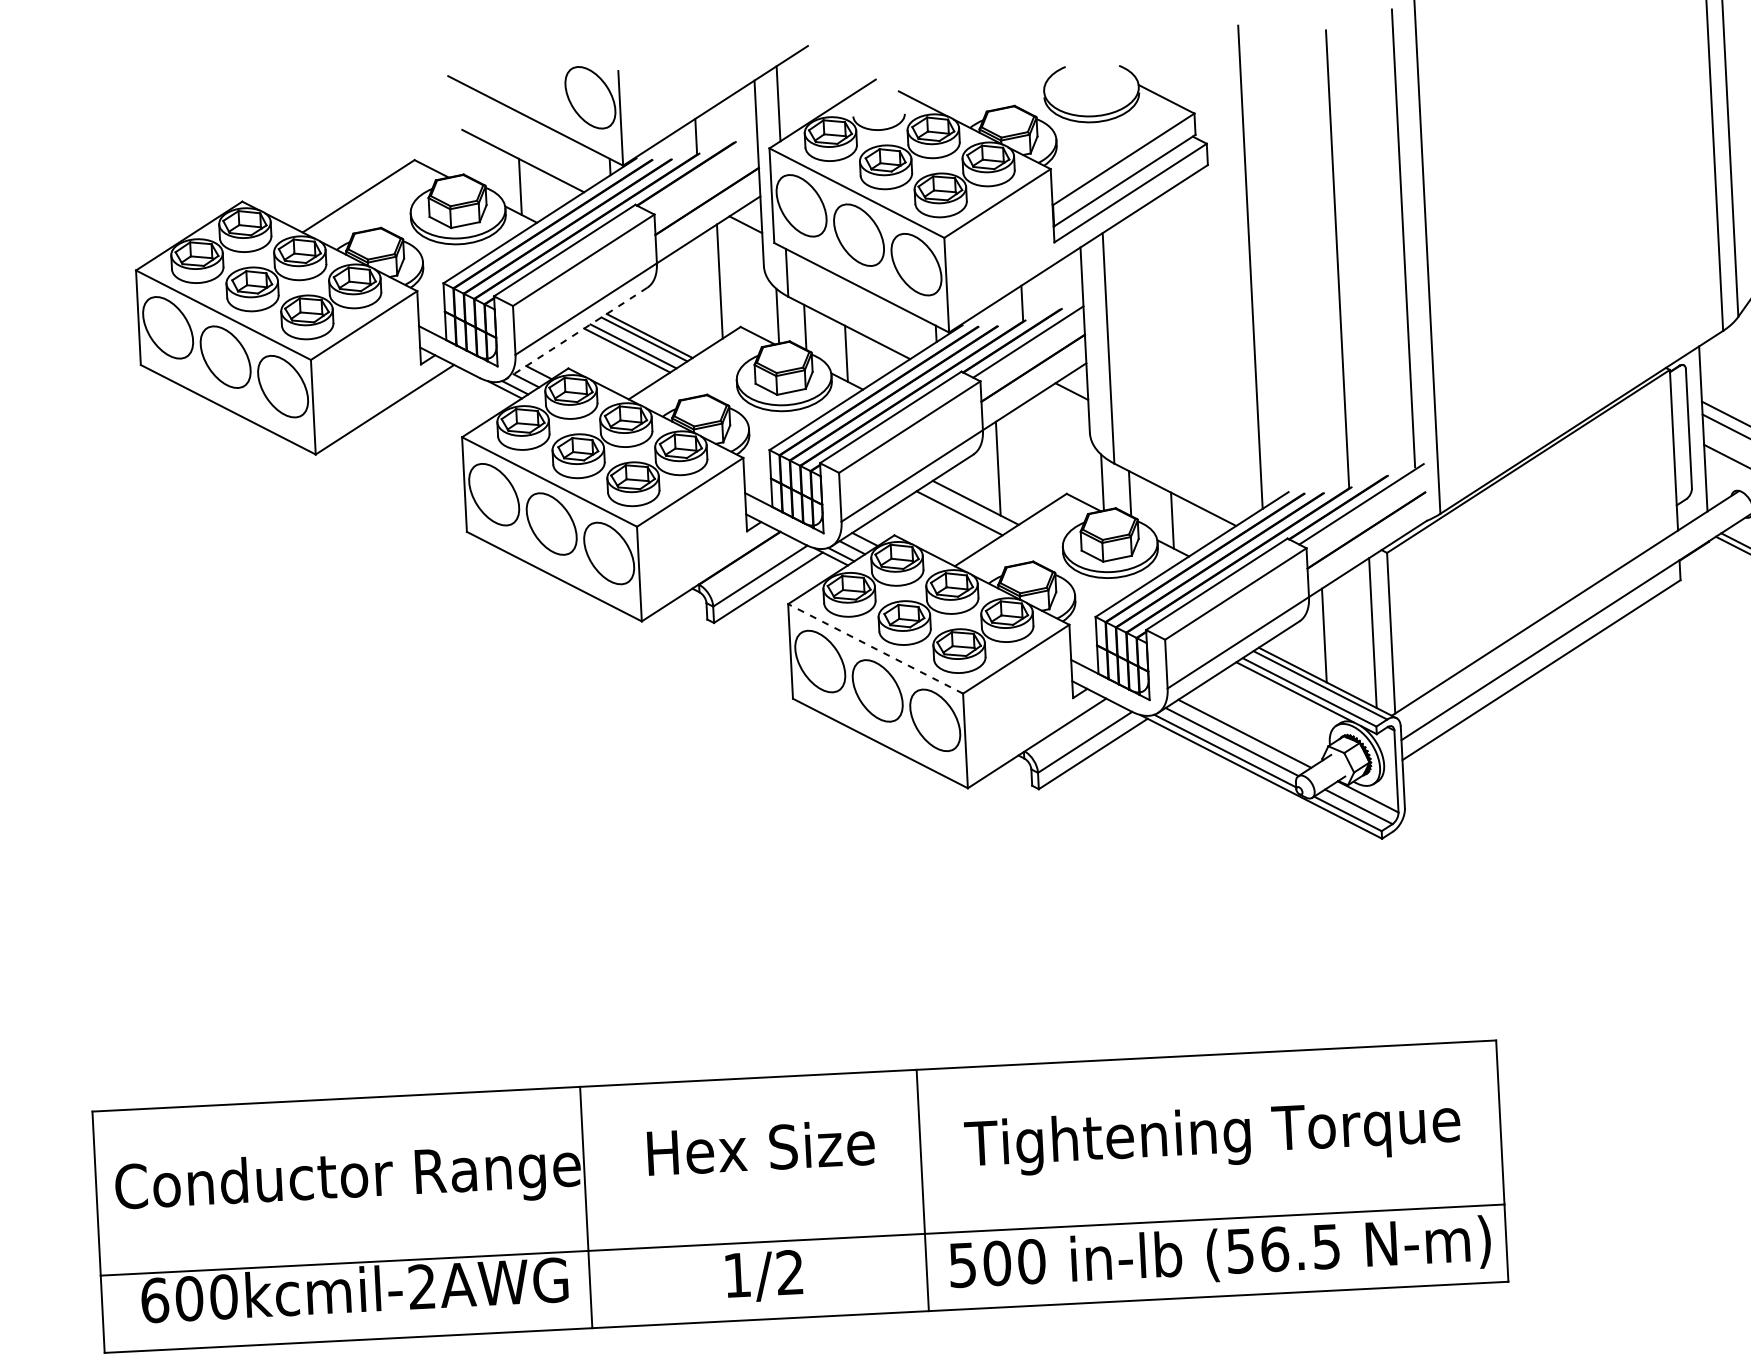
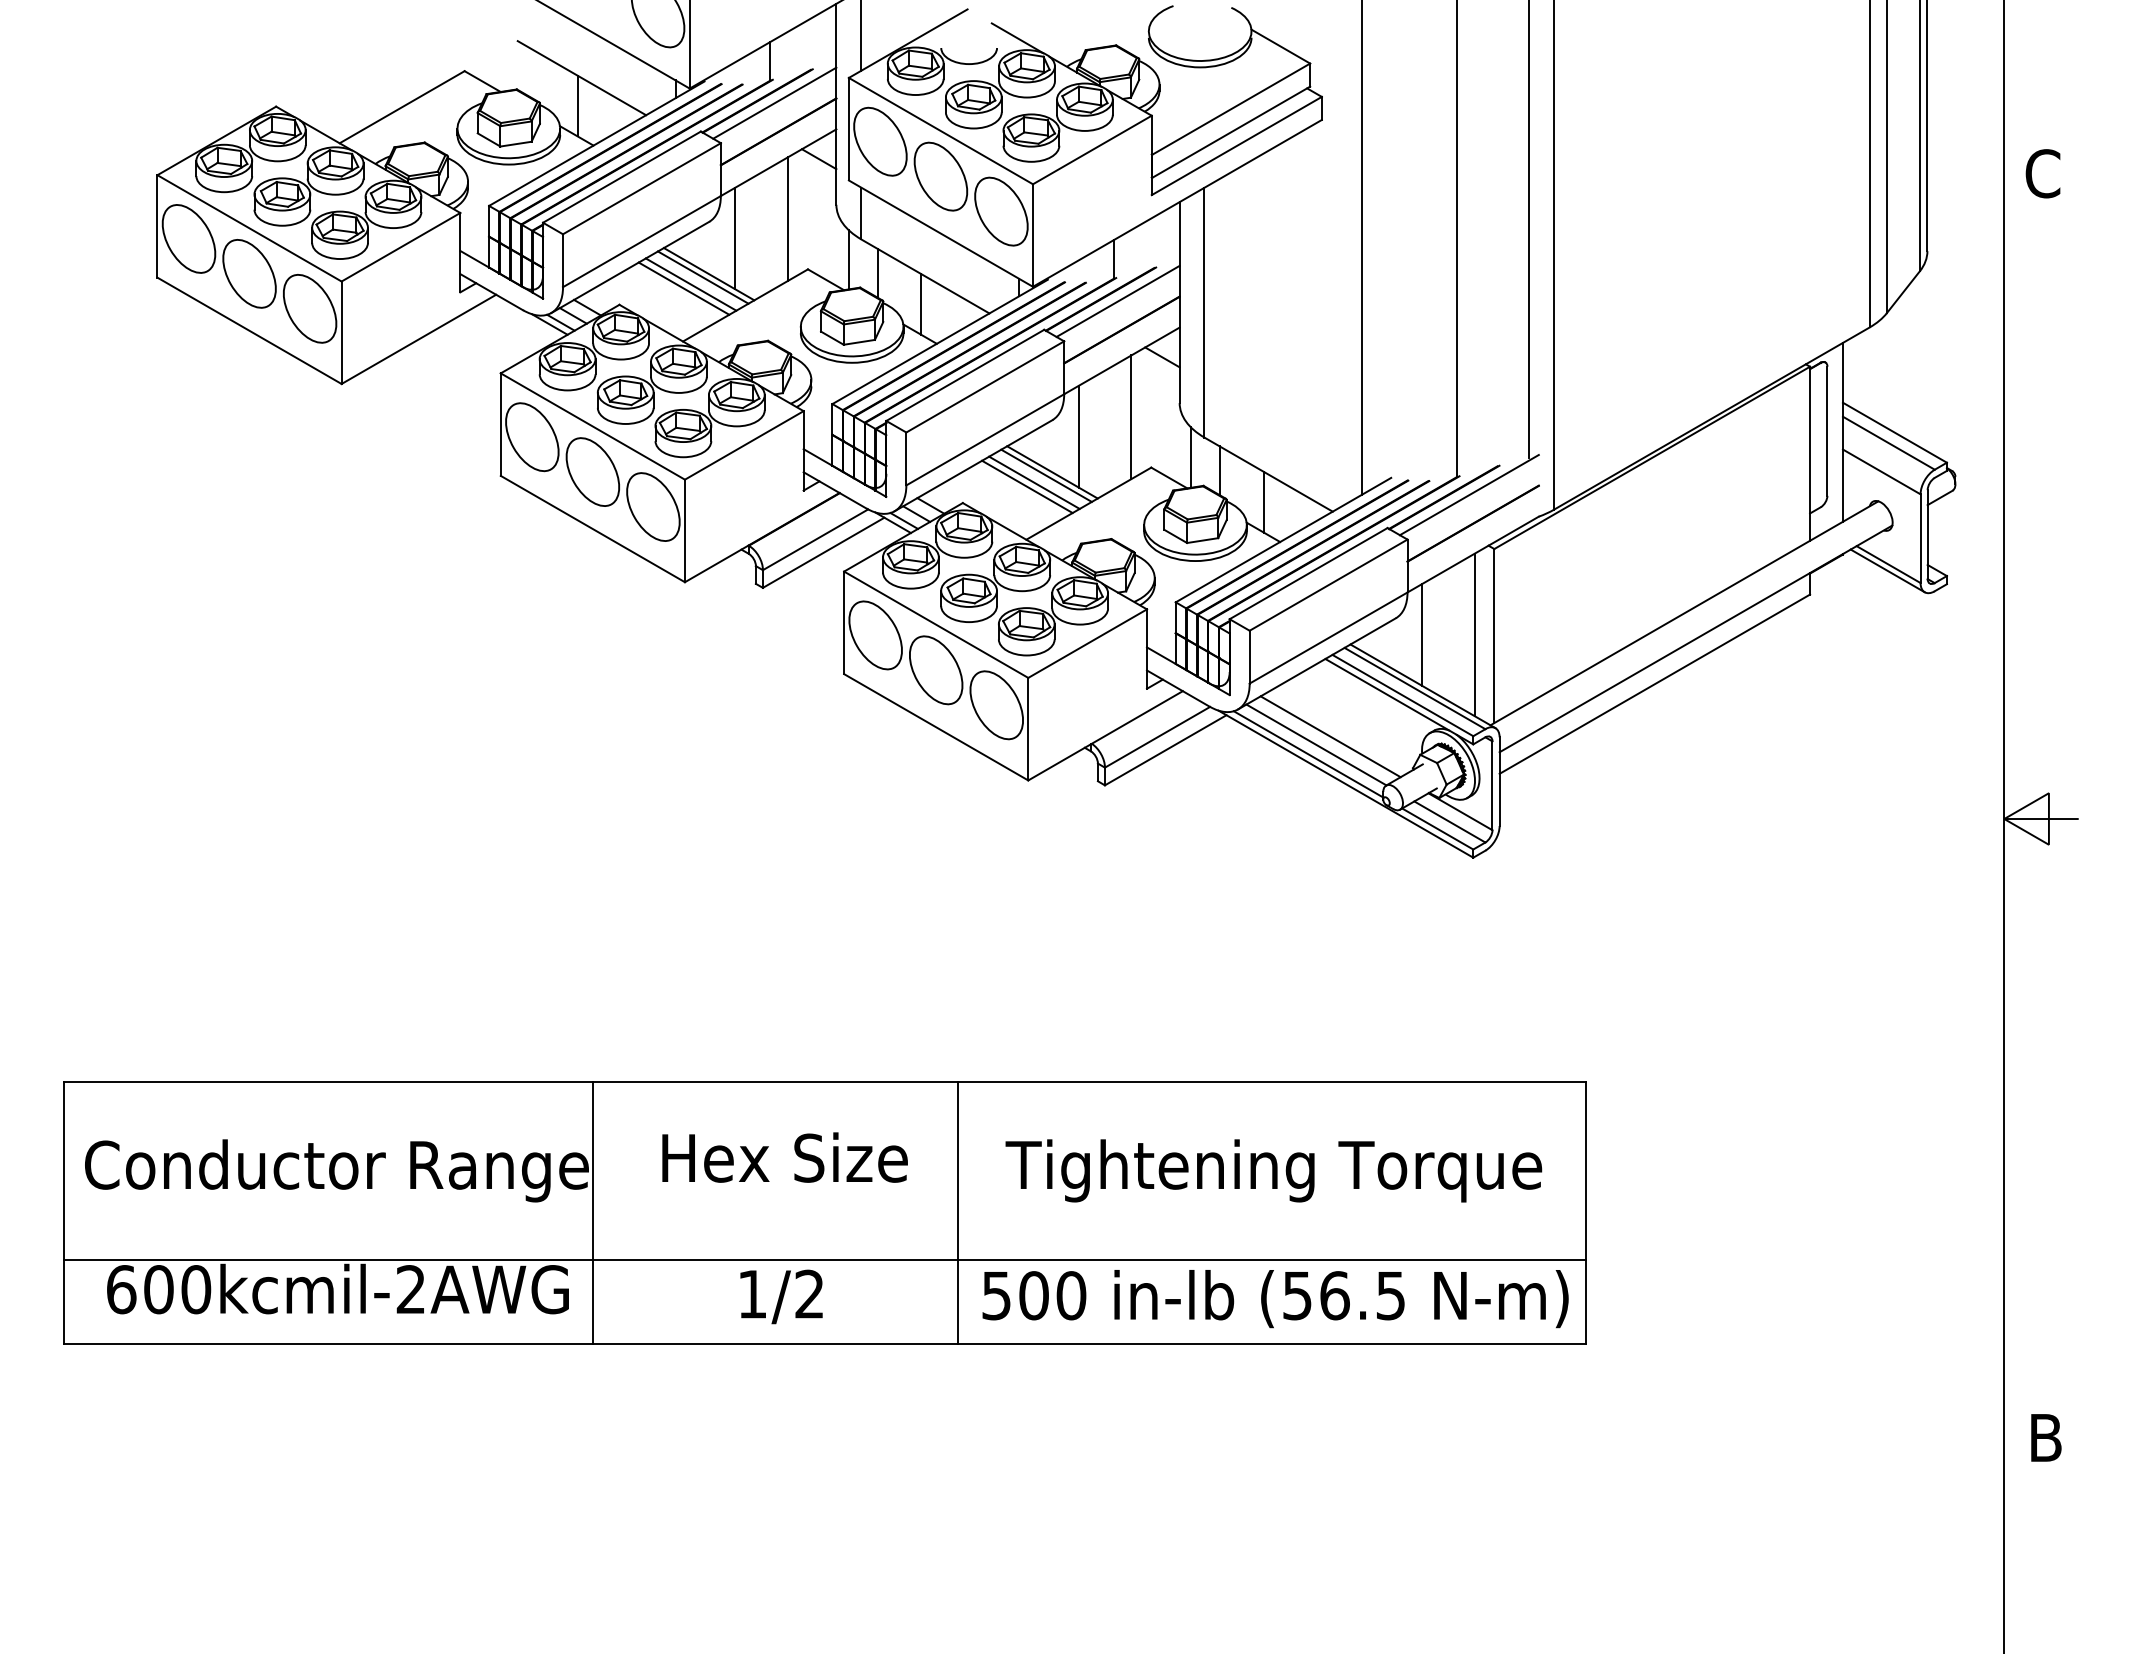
line: (702, 174) -> (774, 102), added
line: (672, 301) -> (735, 238), added
line: (575, 333) -> (629, 267), dashed -> solid
line: (1046, 448) -> (1131, 417), added
line: (970, 506) -> (1046, 475), added
line: (953, 517) -> (1027, 486), added
line: (874, 648) -> (935, 624), dashed -> solid

